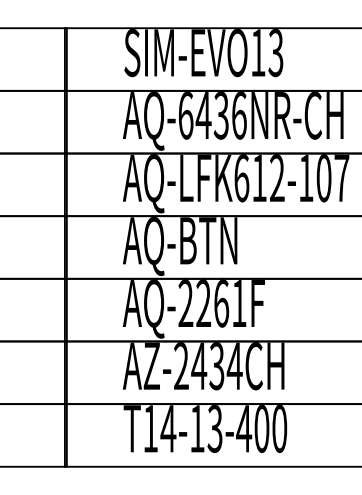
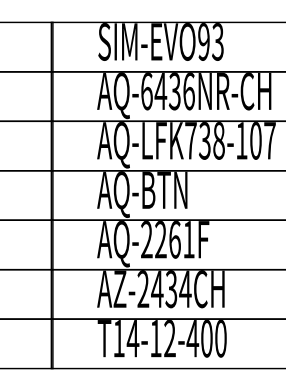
text: (257, 52) -> (203, 41), SIM-EVO13 -> SIM-EVO93
text: (258, 177) -> (204, 140), AQ-LFK612-107 -> AQ-LFK738-107
text: (214, 428) -> (169, 338), T14-13-400 -> T14-12-400

